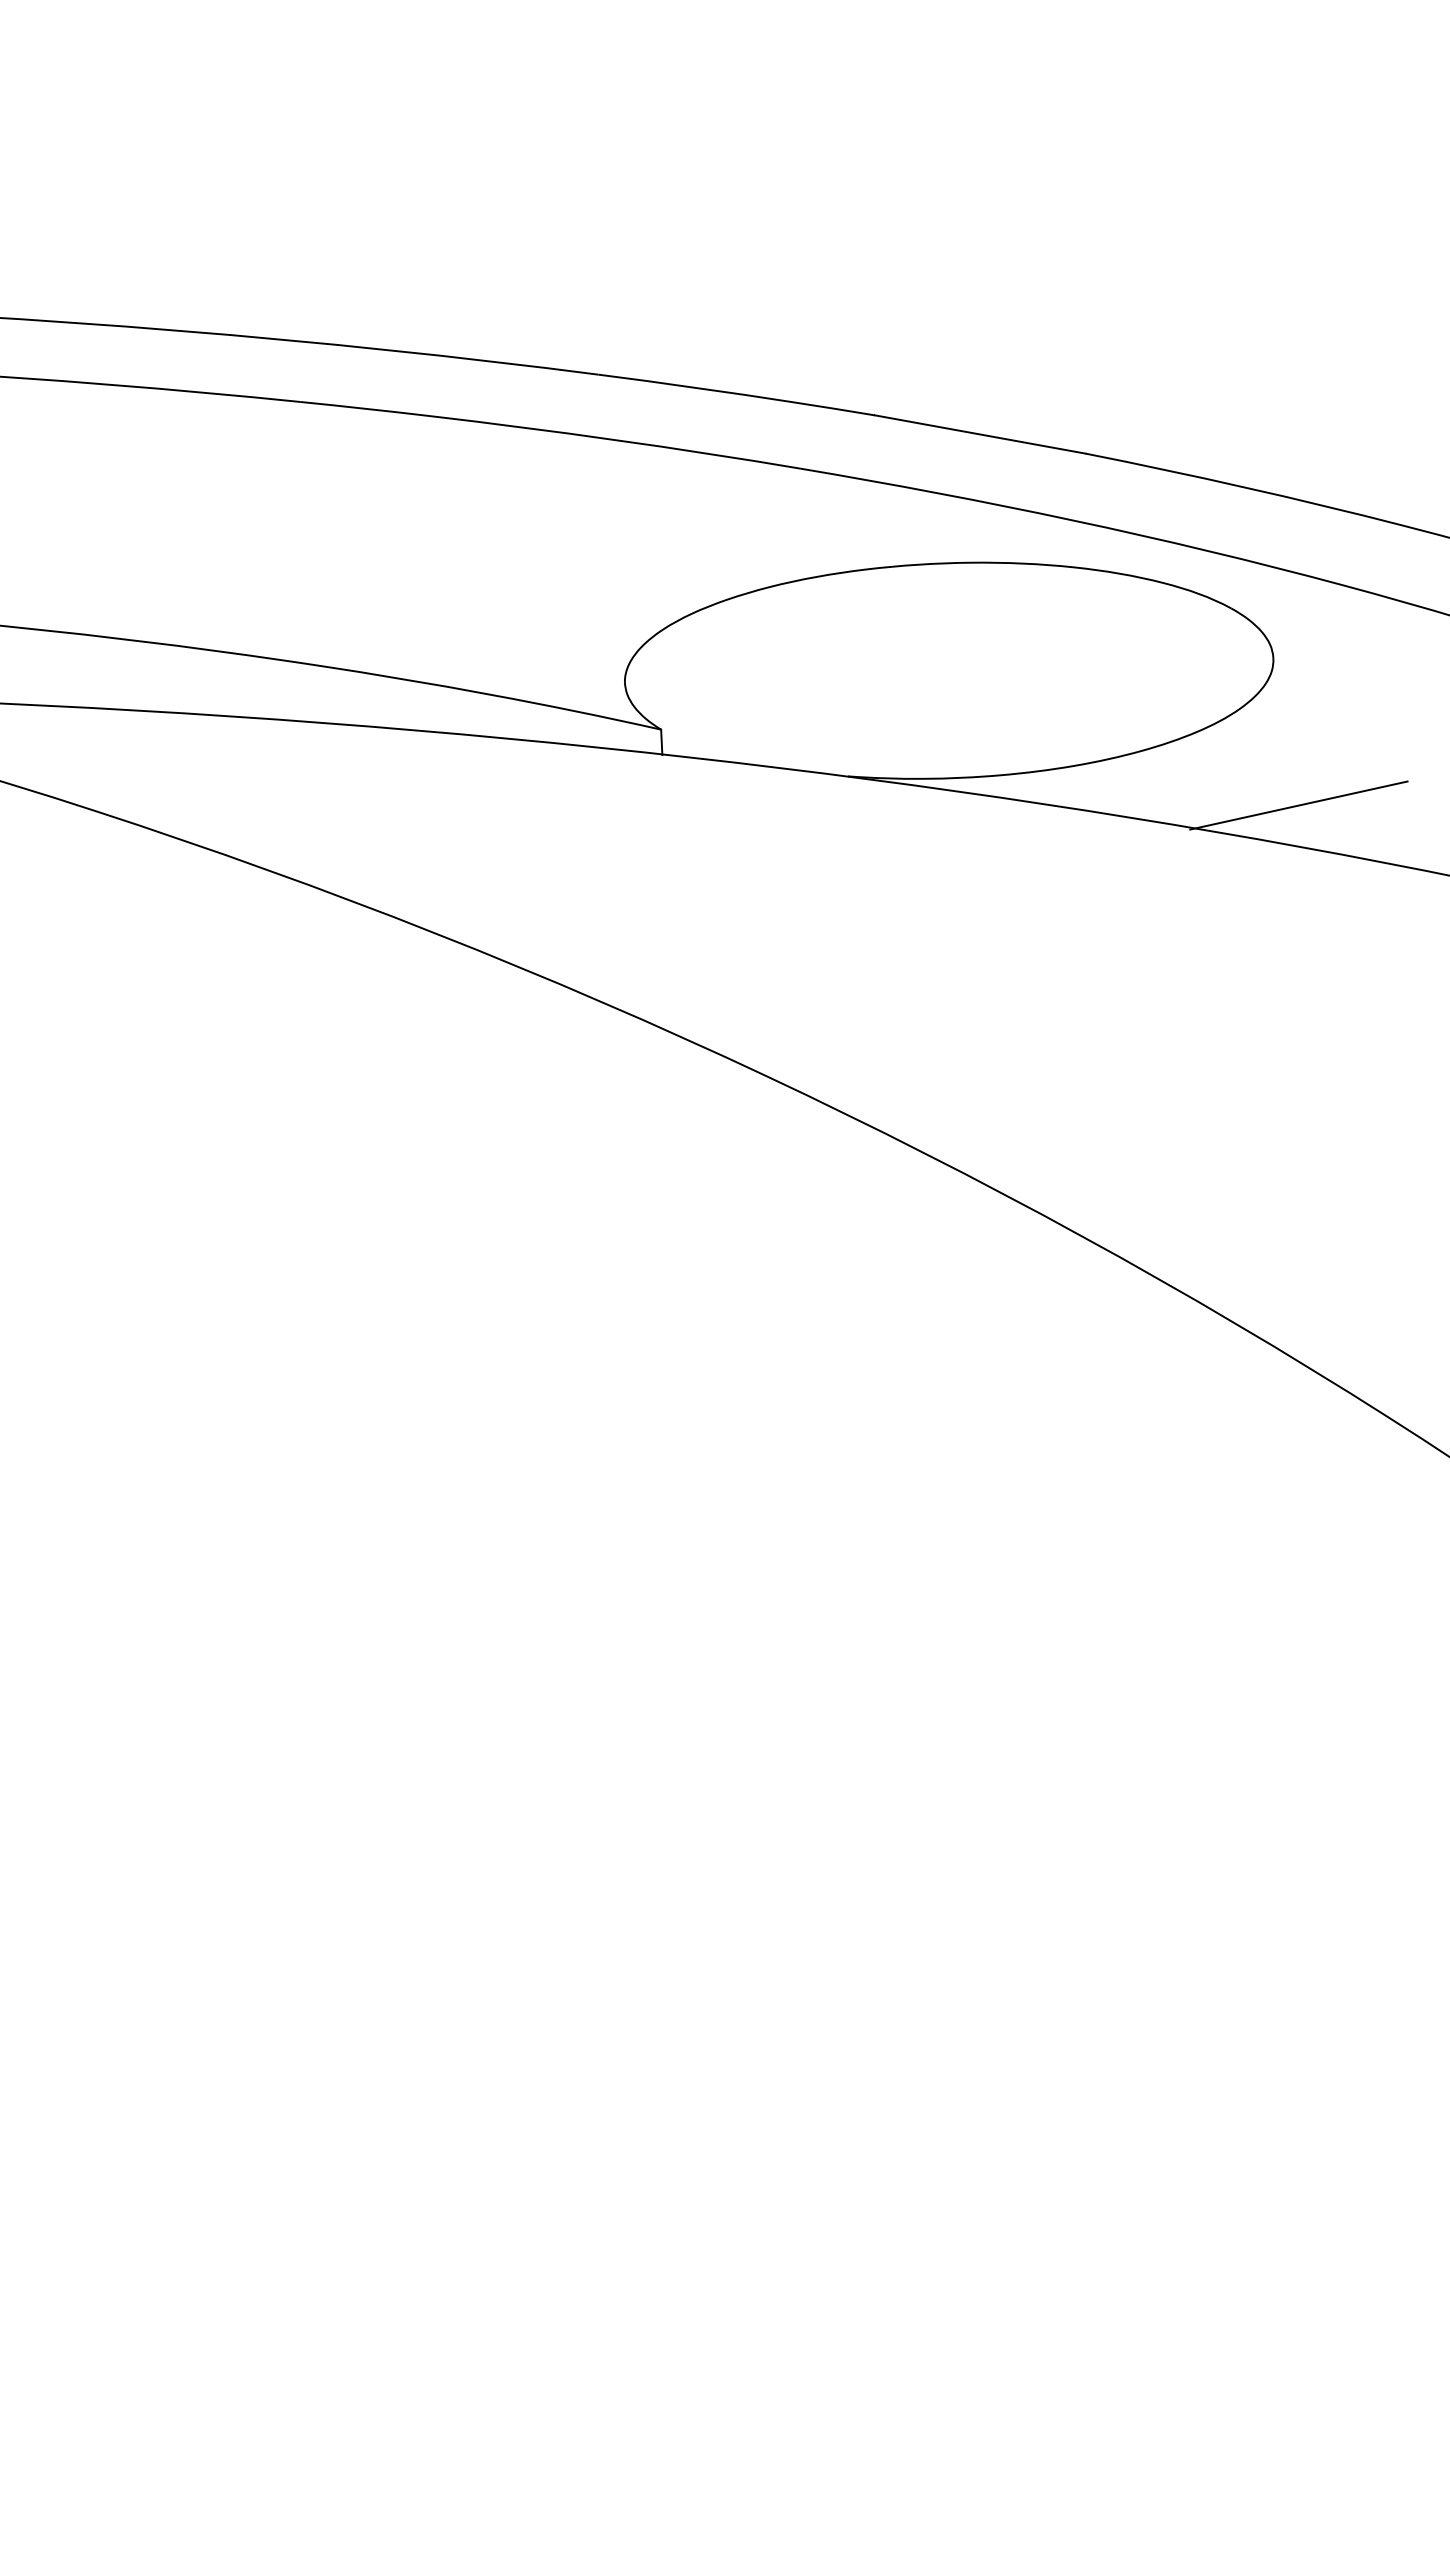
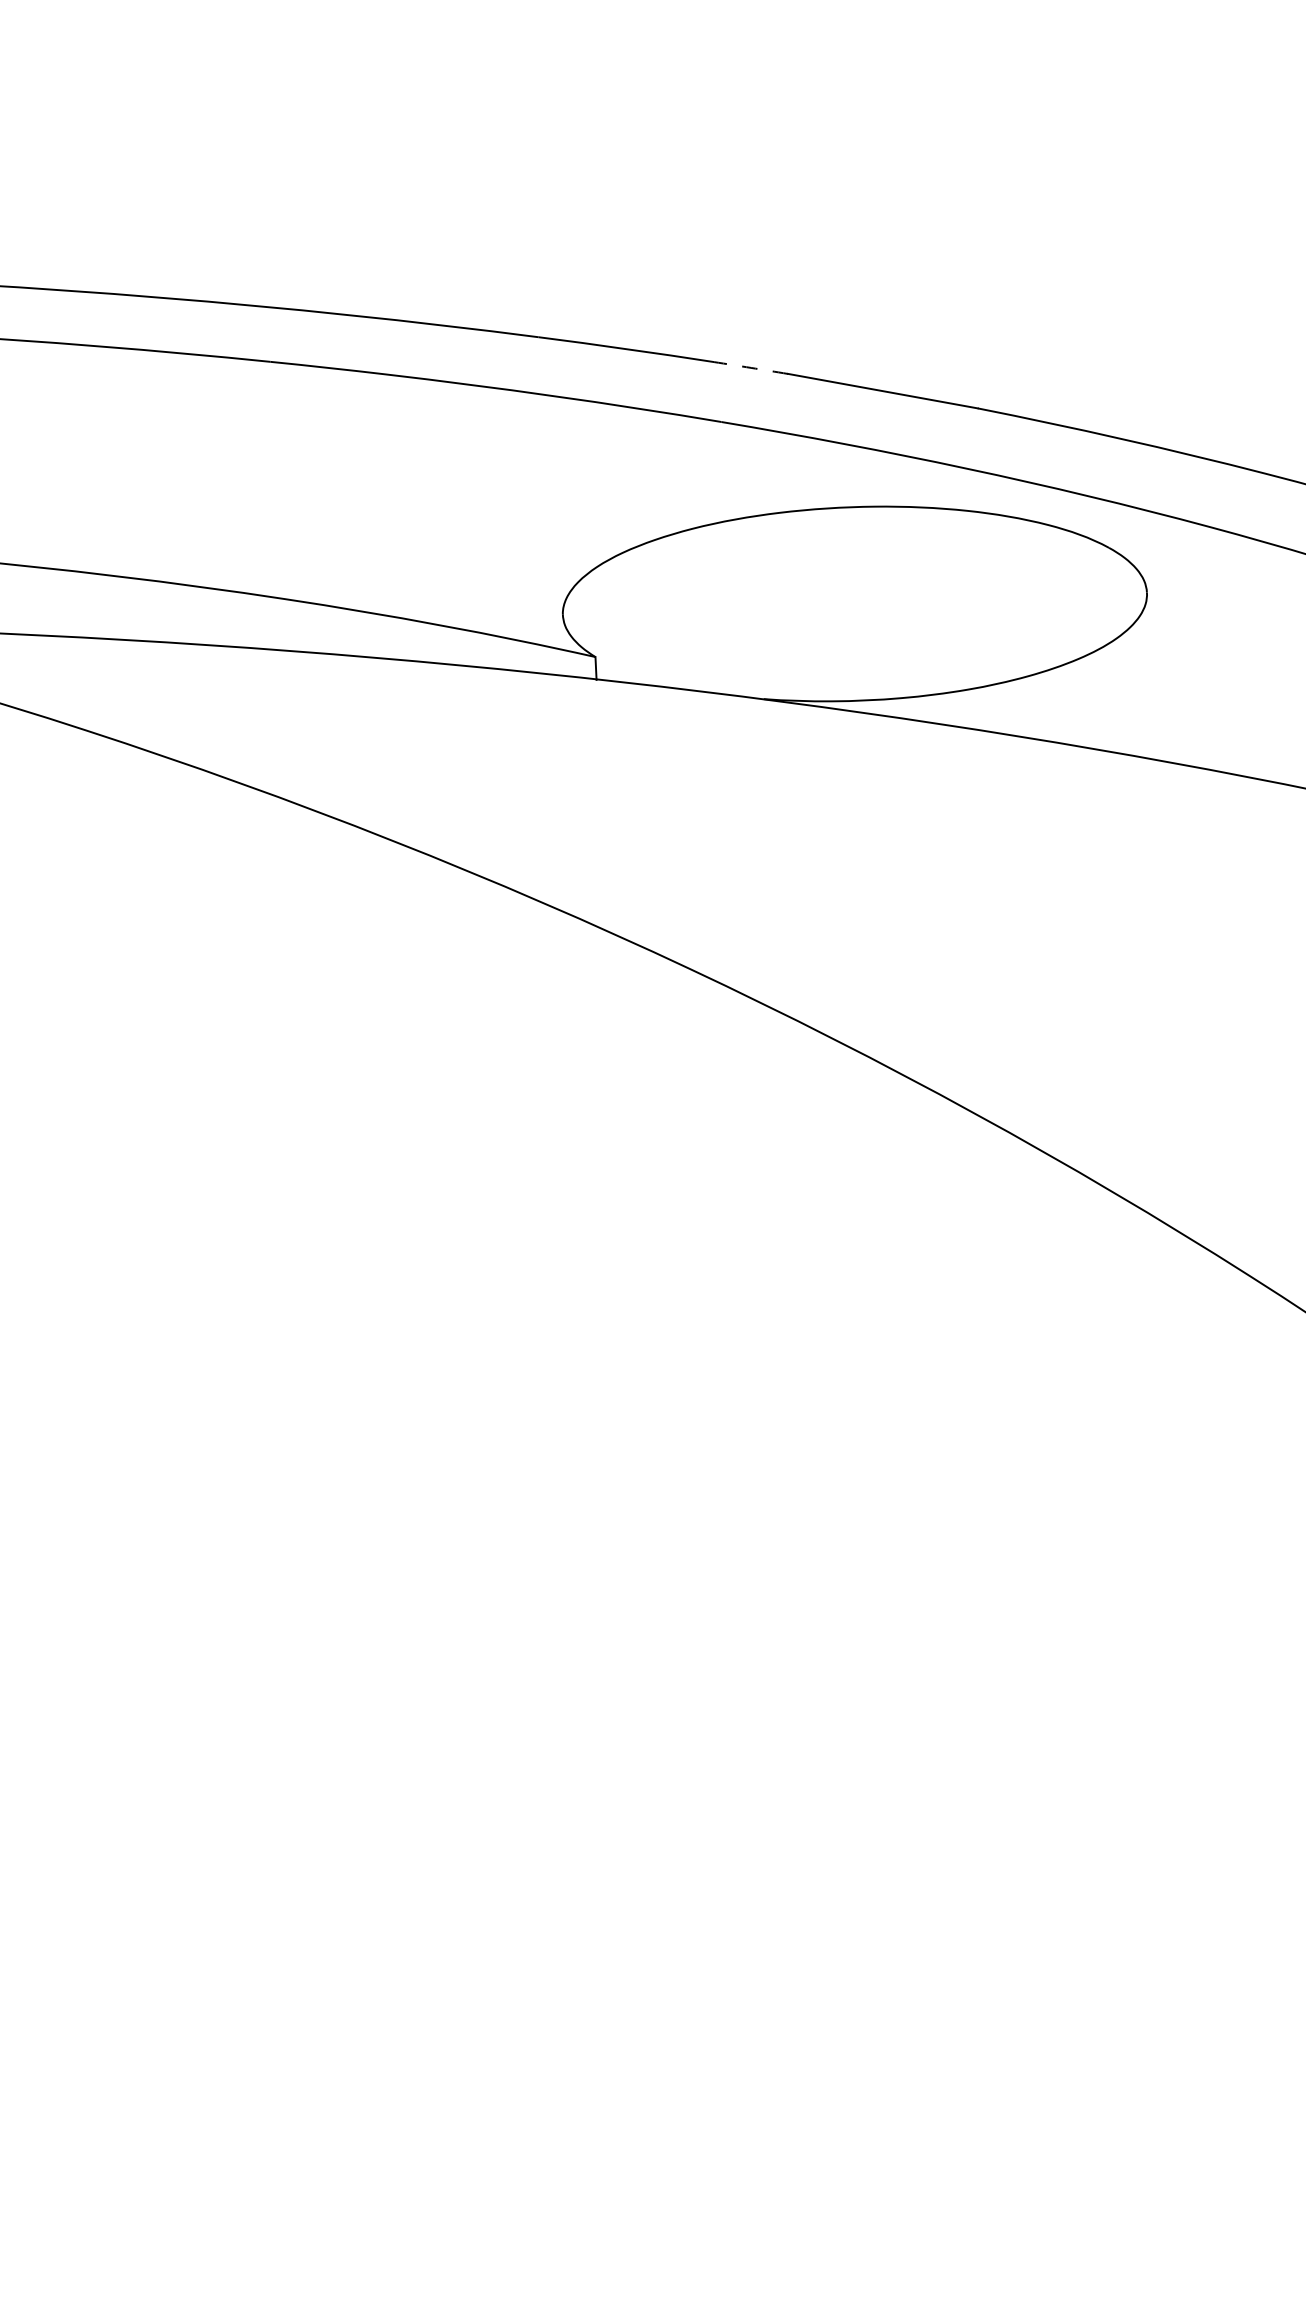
arc: (833, 408) -> (750, 367), solid -> dashed
line: (1298, 805) -> (1169, 725), removed

